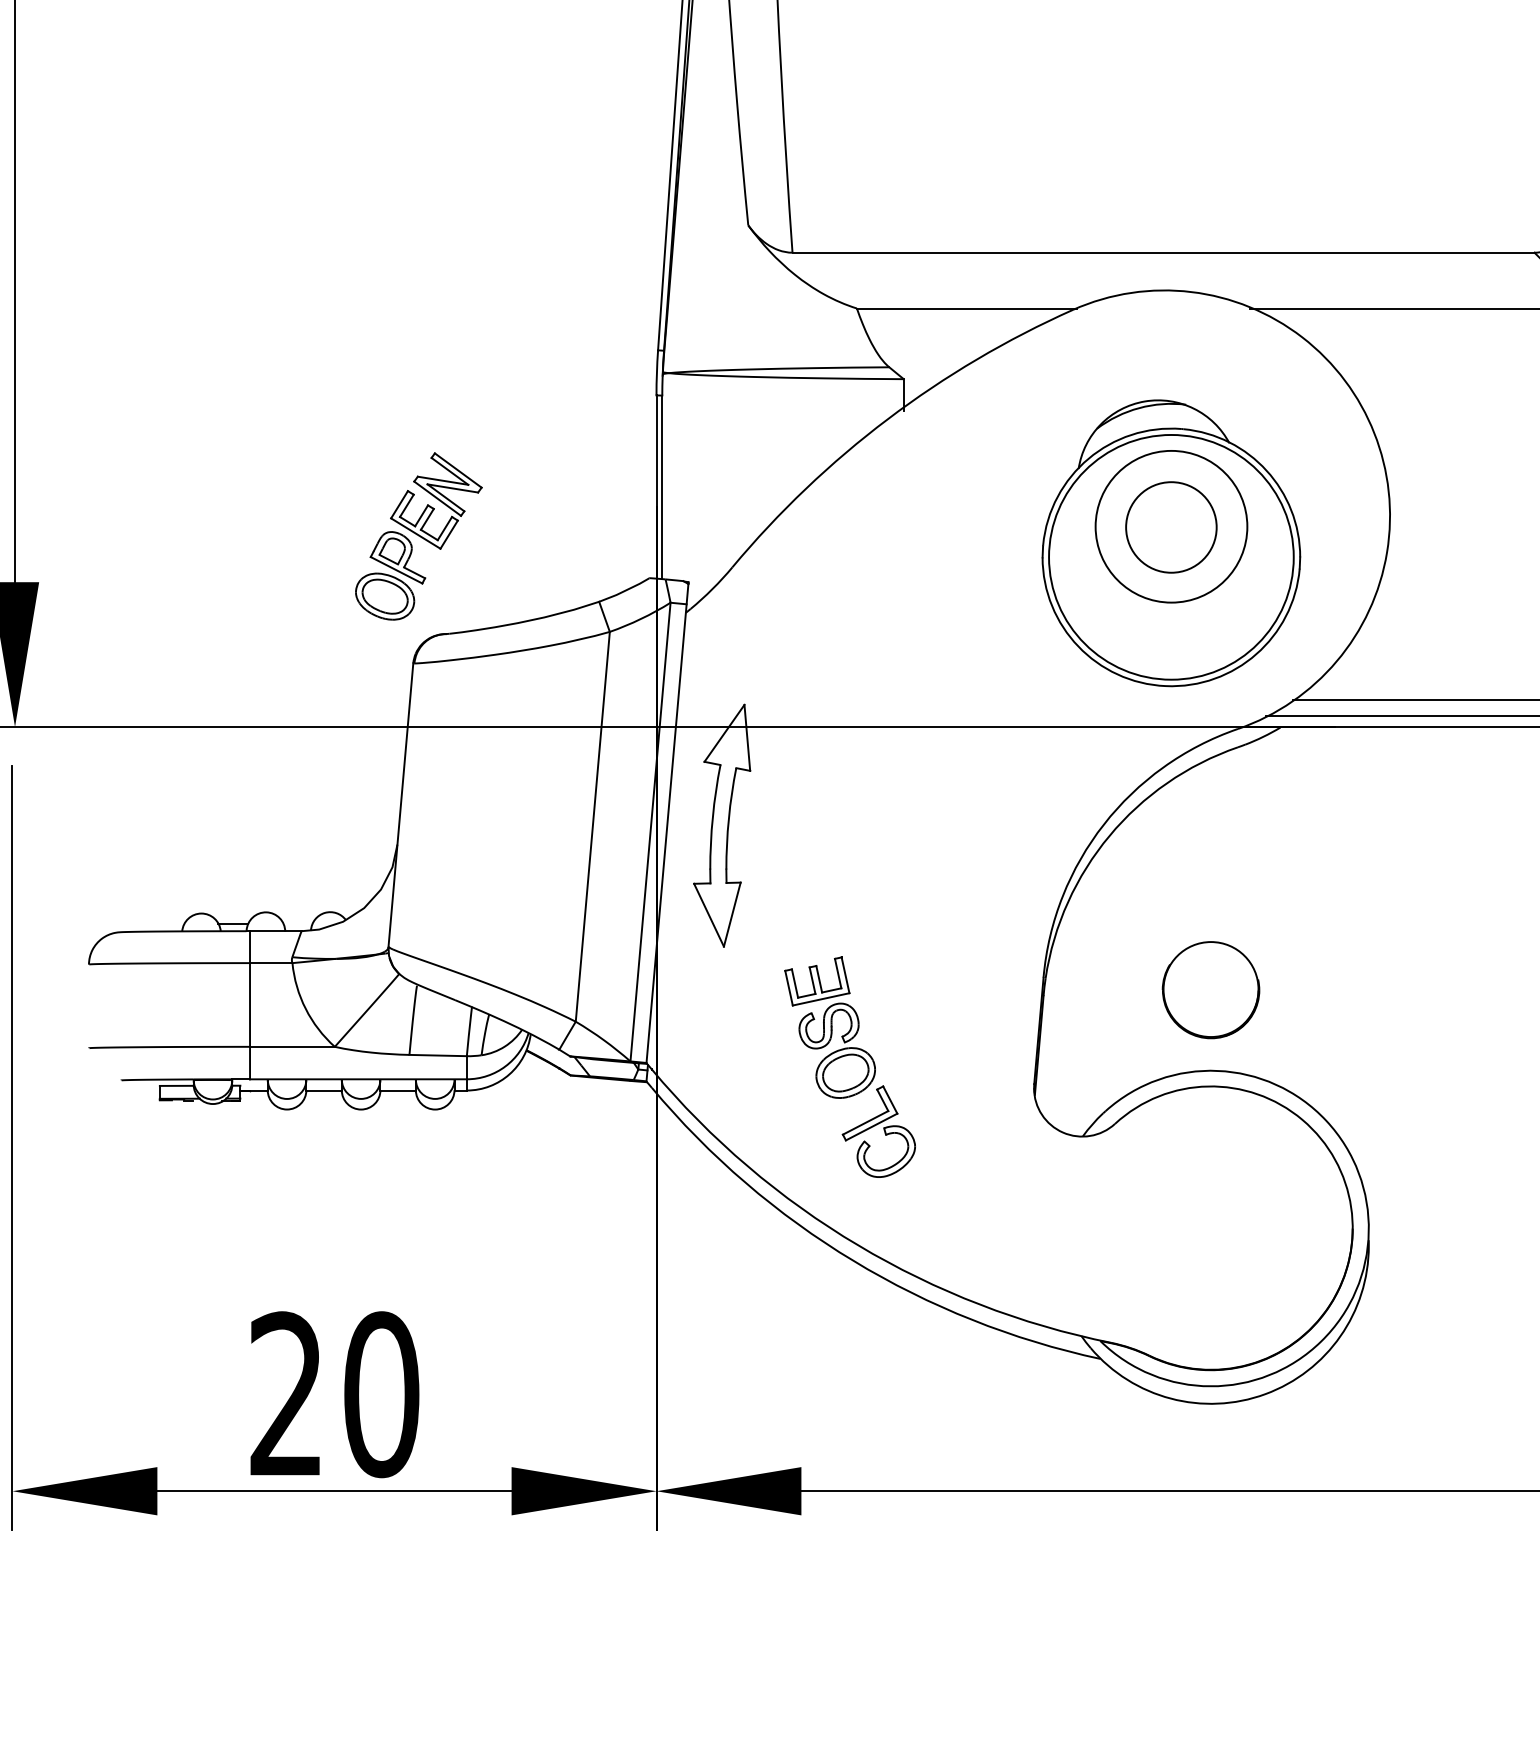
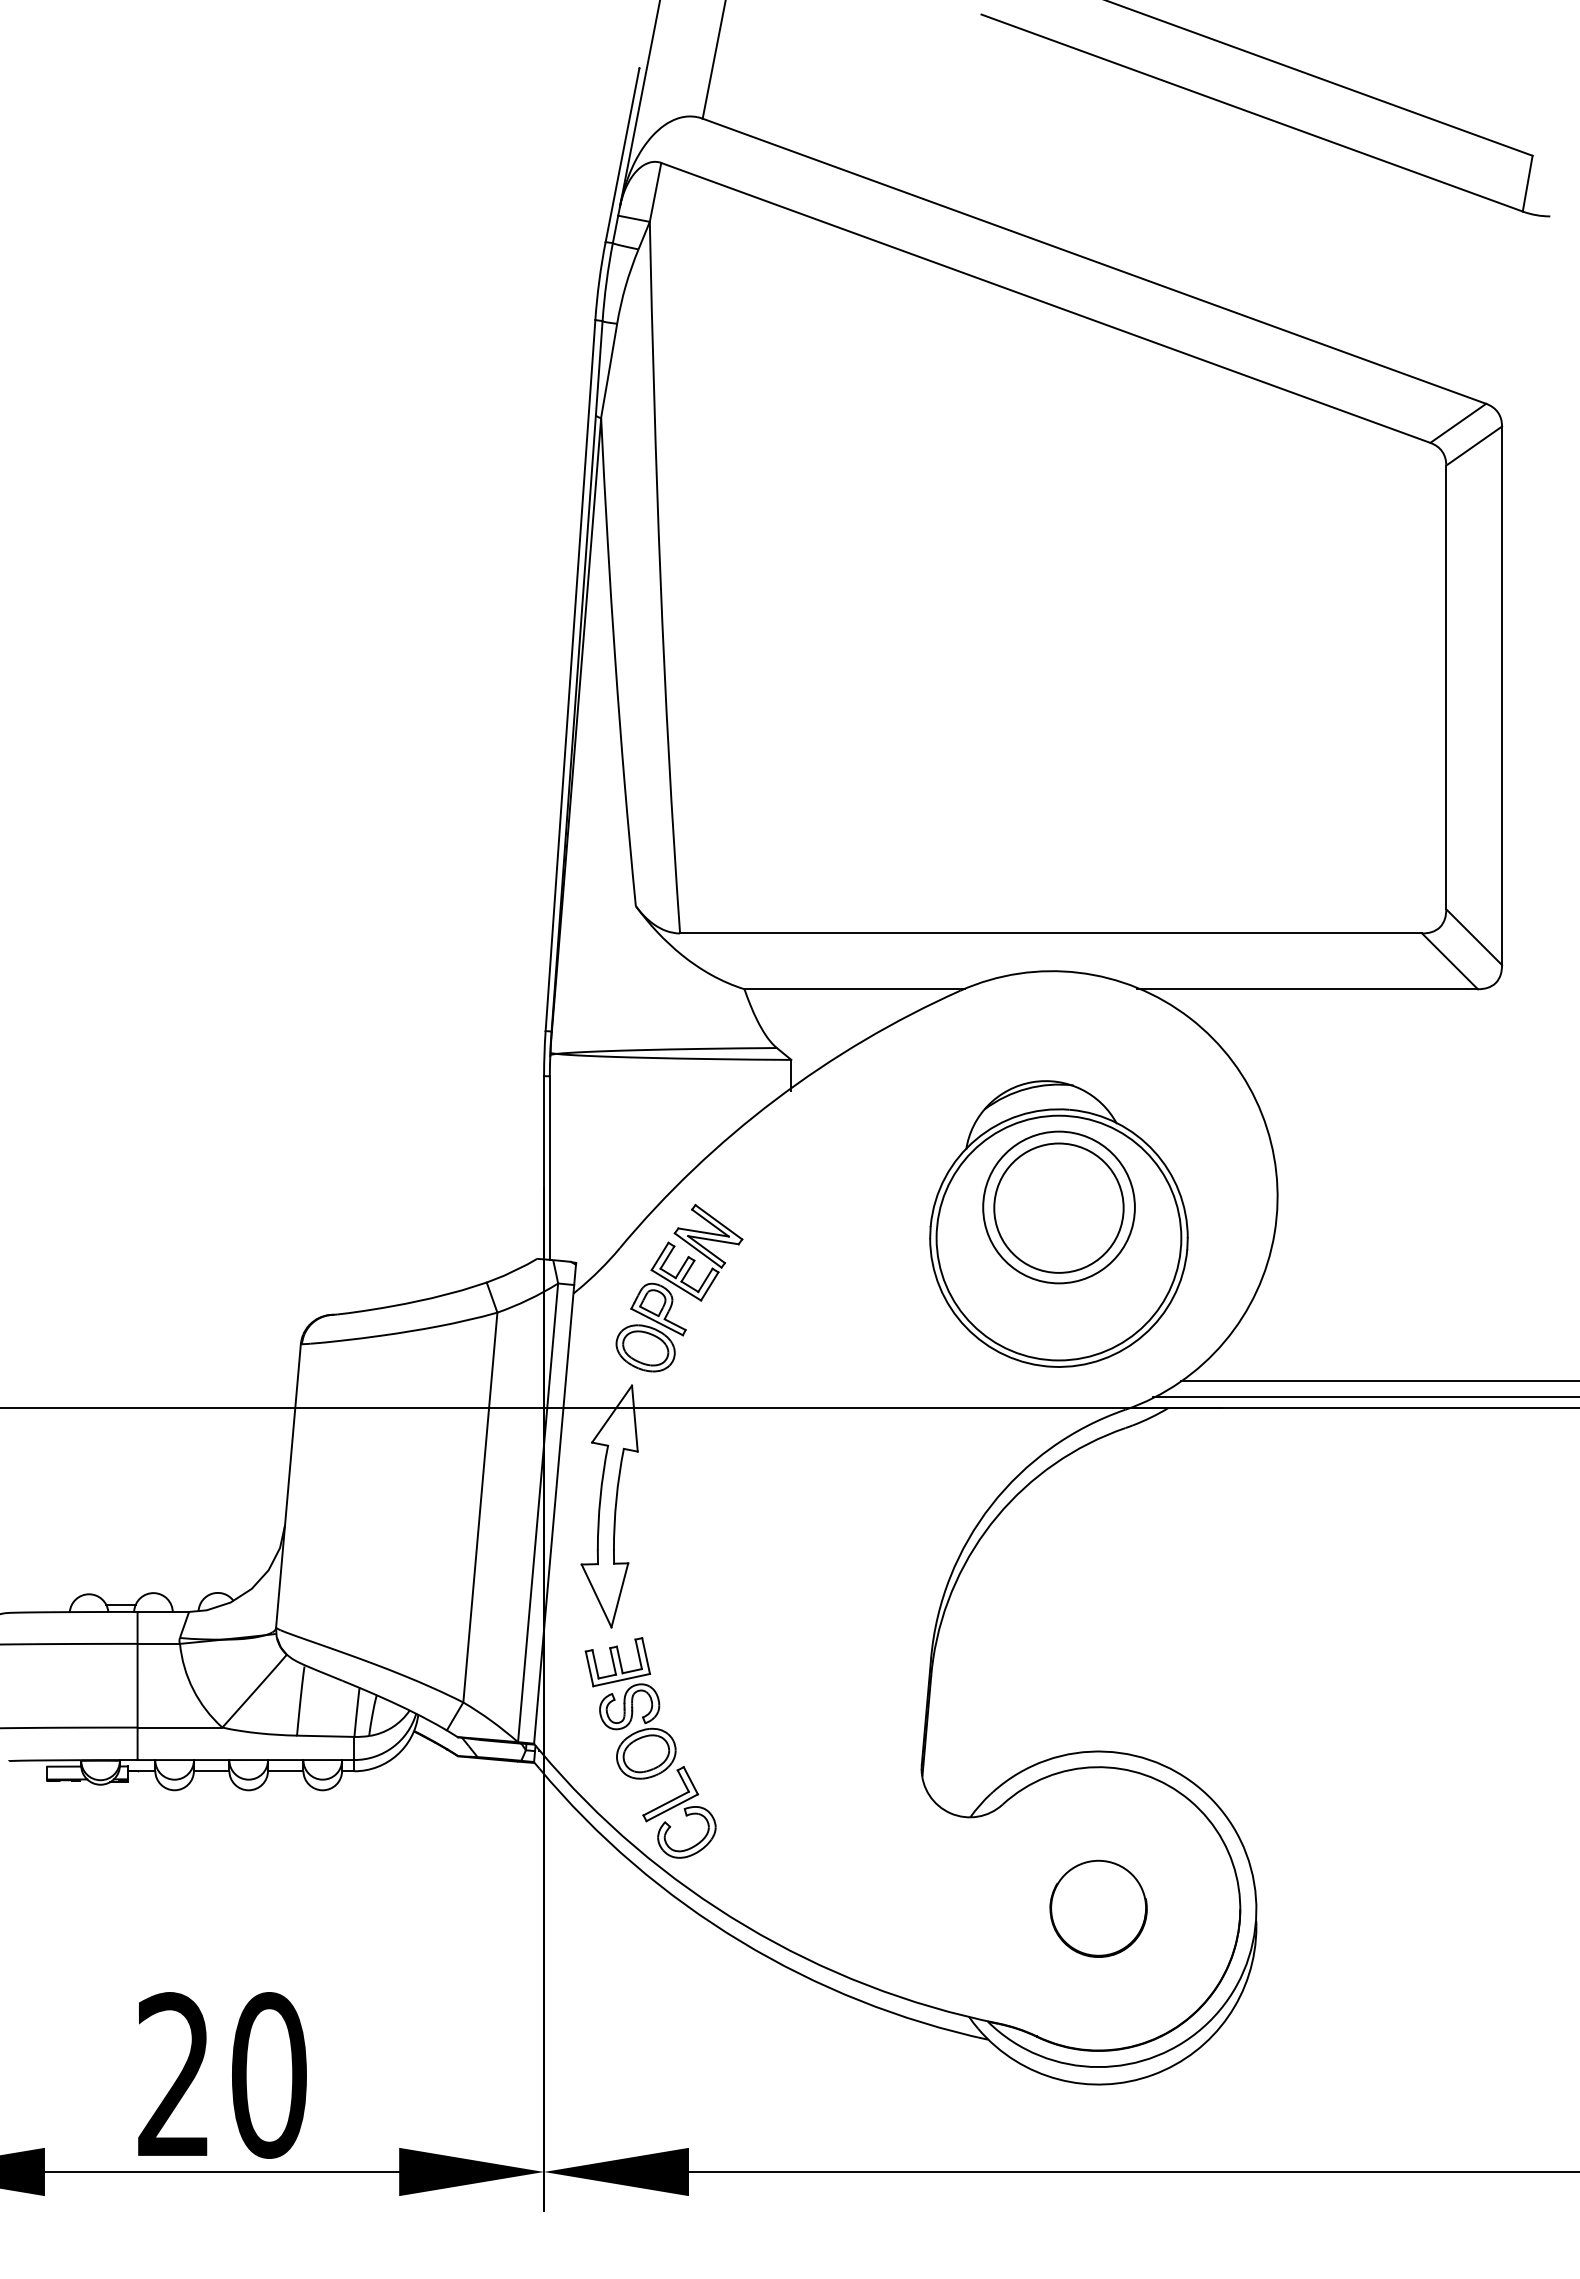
circle: (1170, 526) -> (1058, 1207), size x1.43
part: (418, 536) -> (679, 1288), moved
part: (1210, 989) -> (1098, 1908), moved
part: (849, 1066) -> (650, 1747), moved

